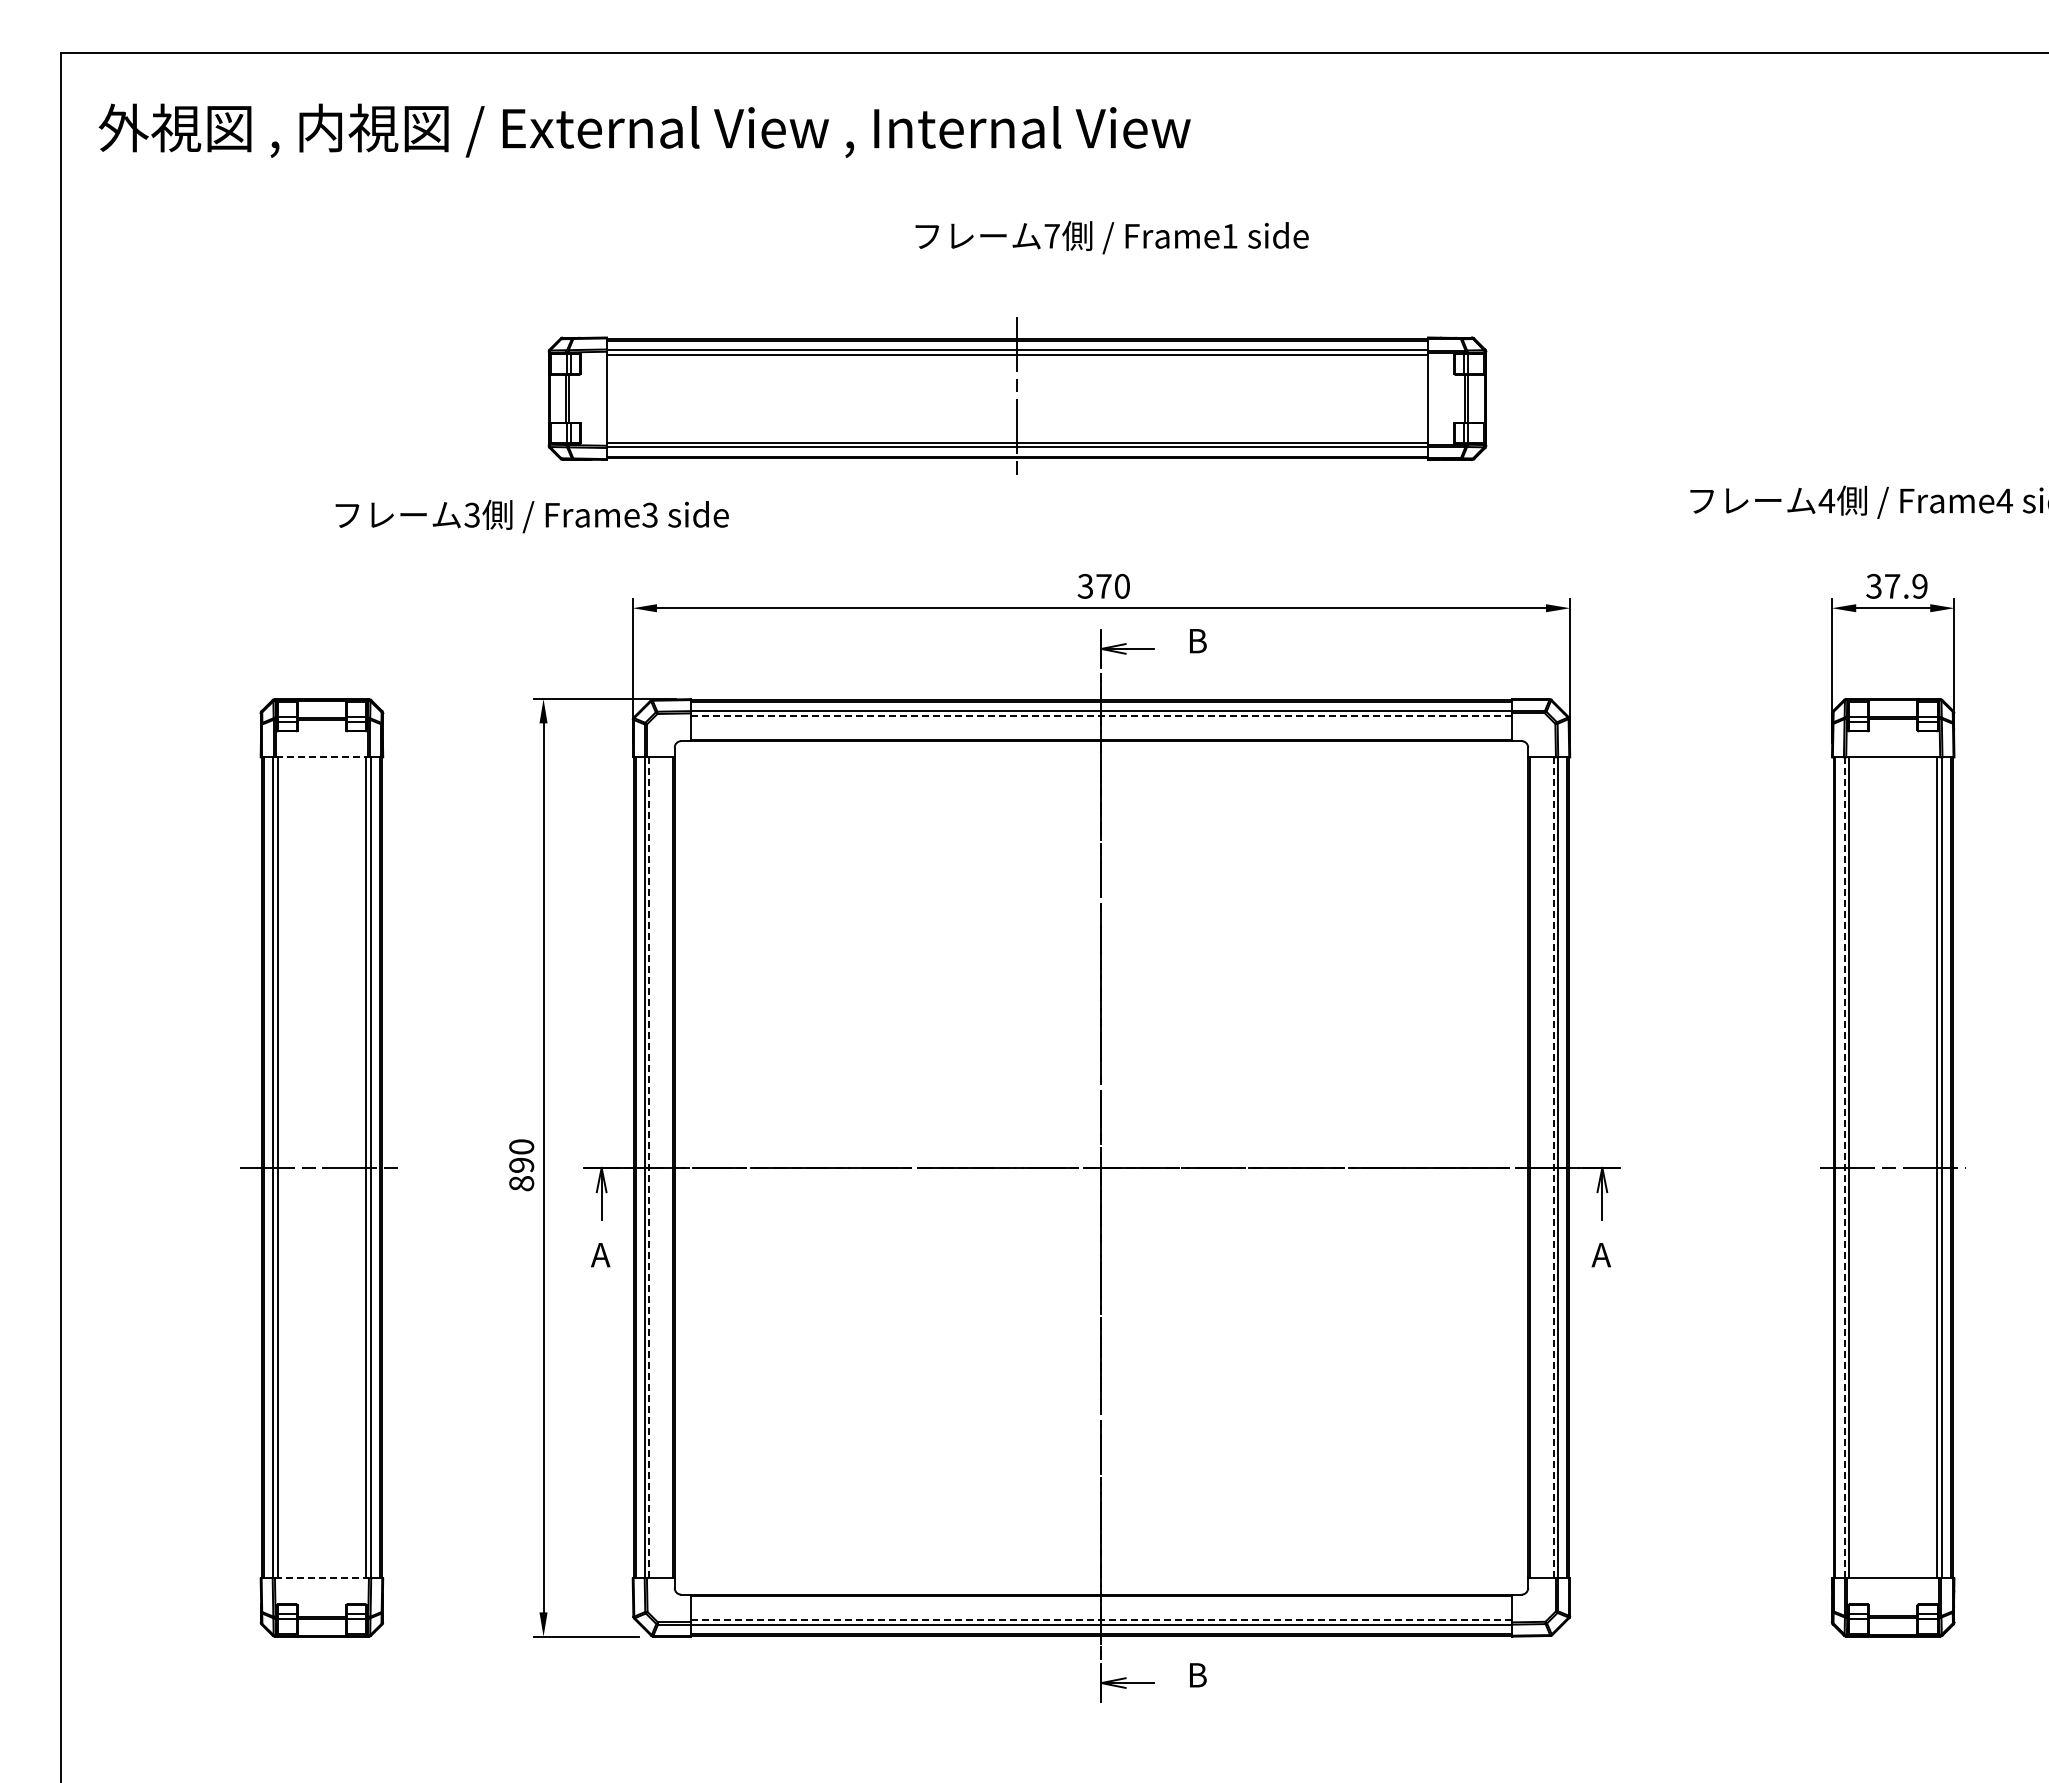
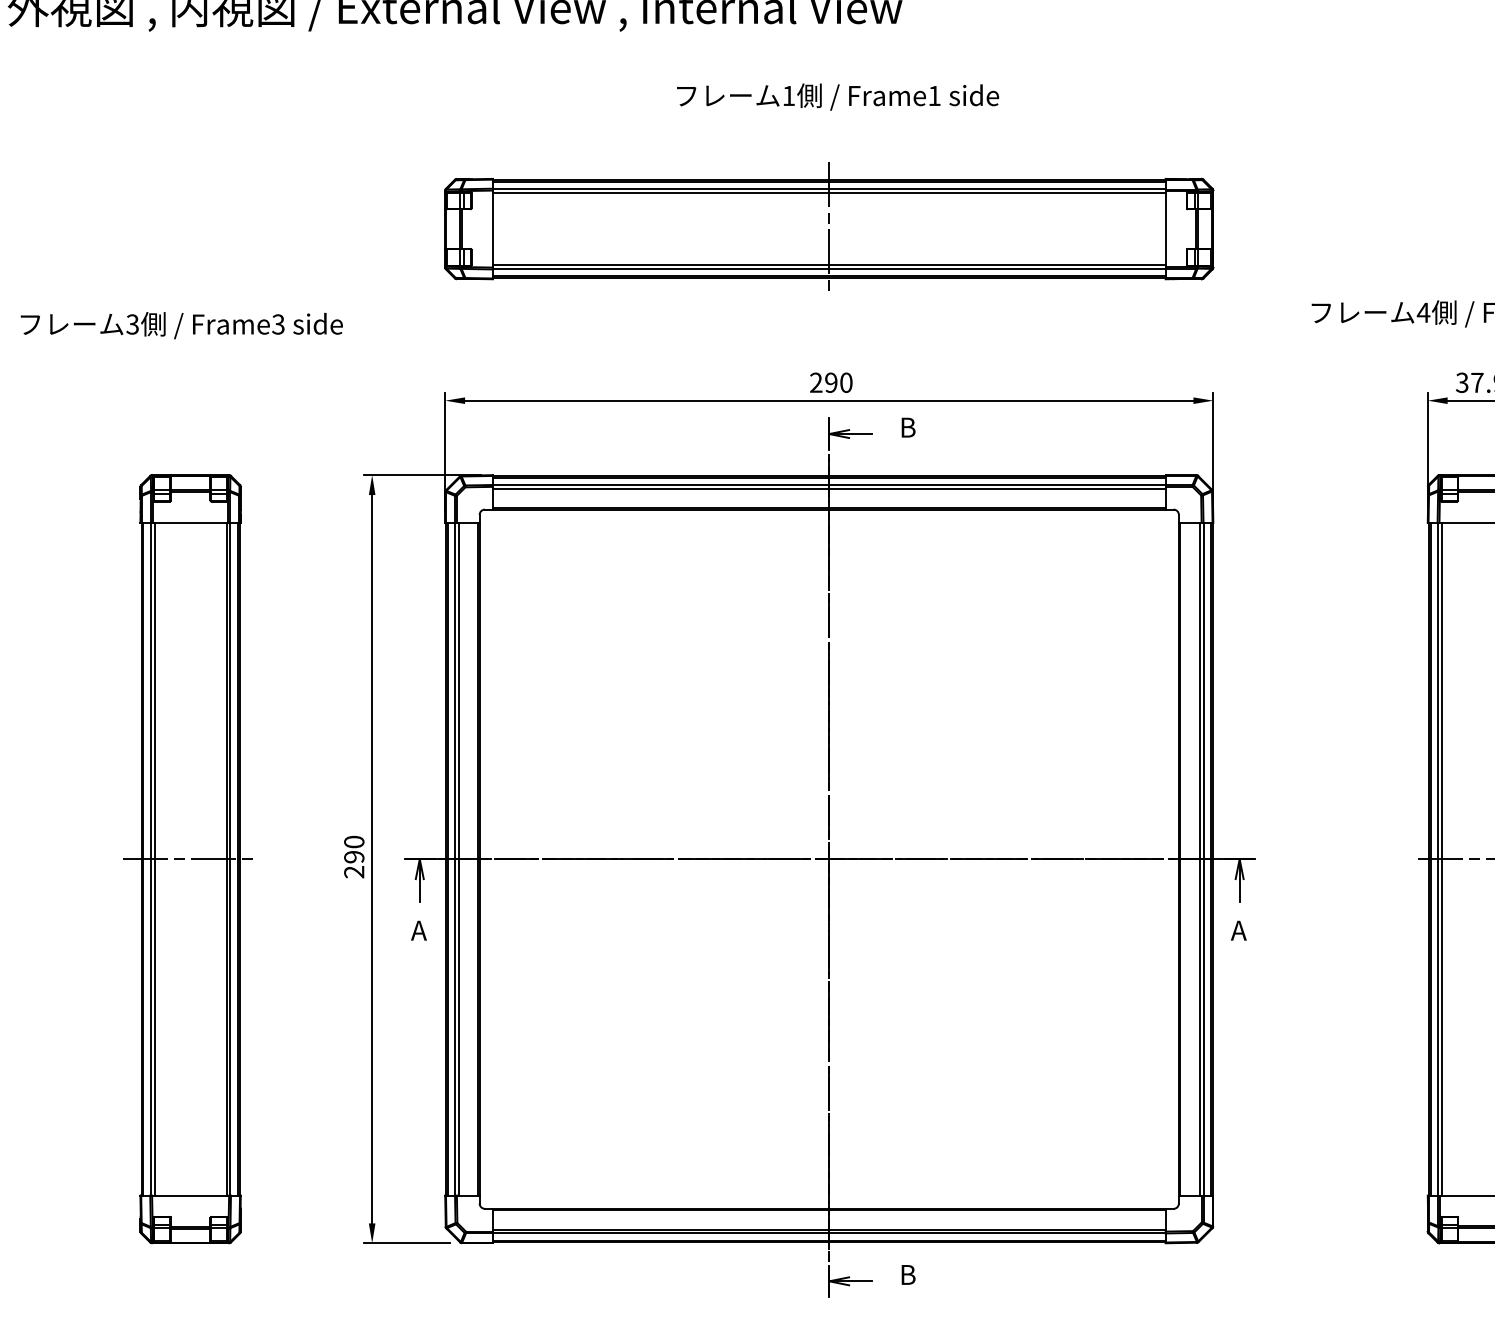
text: (1051, 236) -> (788, 96), 7 -> 1
part: (1017, 395) -> (829, 226), moved
text: (531, 516) -> (181, 325), moved
text: (1094, 585) -> (823, 382), 370 -> 290
line: (1101, 715) -> (829, 488), dashed -> solid
line: (321, 757) -> (190, 522), dashed -> solid
line: (649, 1167) -> (458, 858), dashed -> solid
line: (1553, 1167) -> (1199, 858), dashed -> solid
line: (1844, 1167) -> (1438, 858), dashed -> solid
text: (521, 1183) -> (354, 872), 890 -> 290
line: (321, 1578) -> (190, 1195), dashed -> solid
line: (1101, 1620) -> (829, 1230), dashed -> solid

